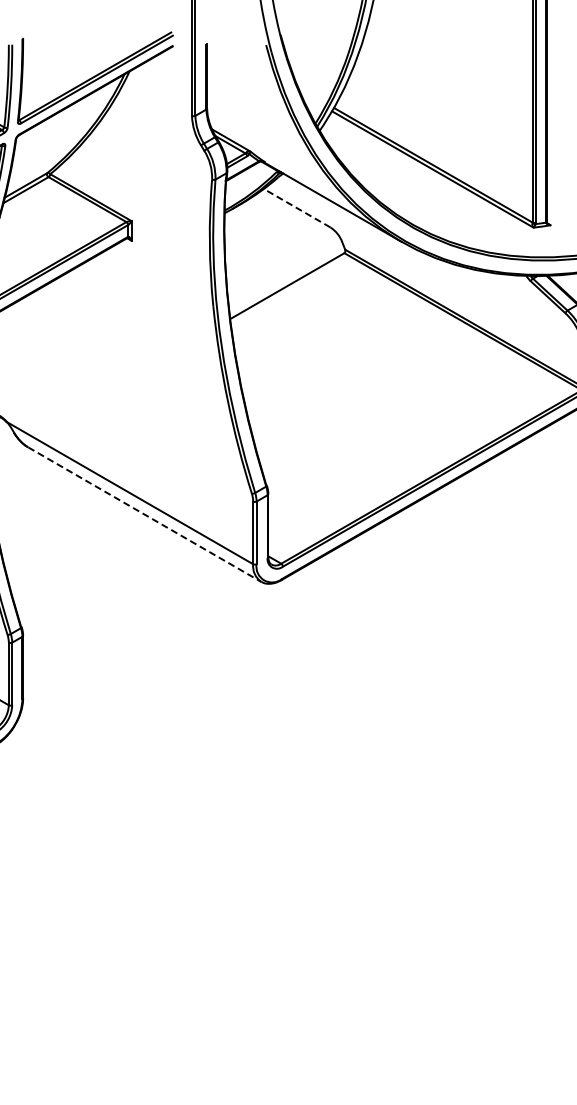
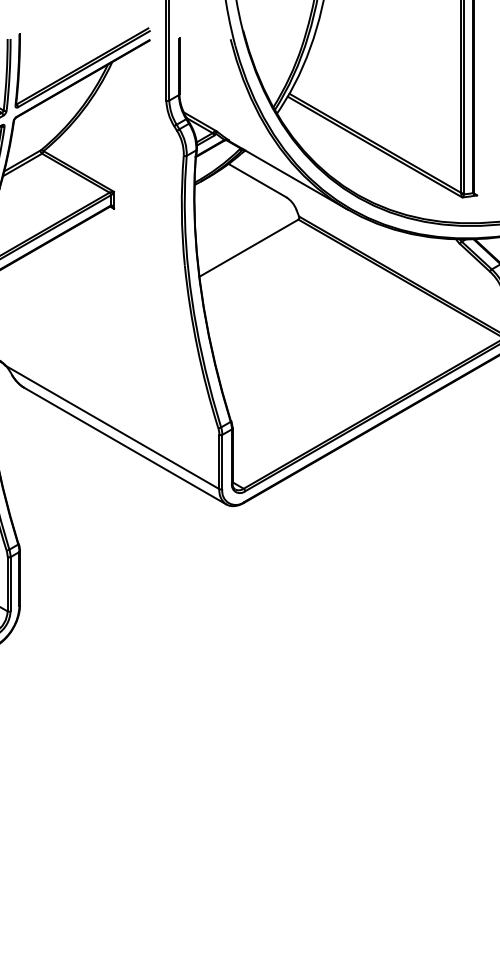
line: (296, 207) -> (256, 180), dashed -> solid
line: (145, 514) -> (126, 446), dashed -> solid

